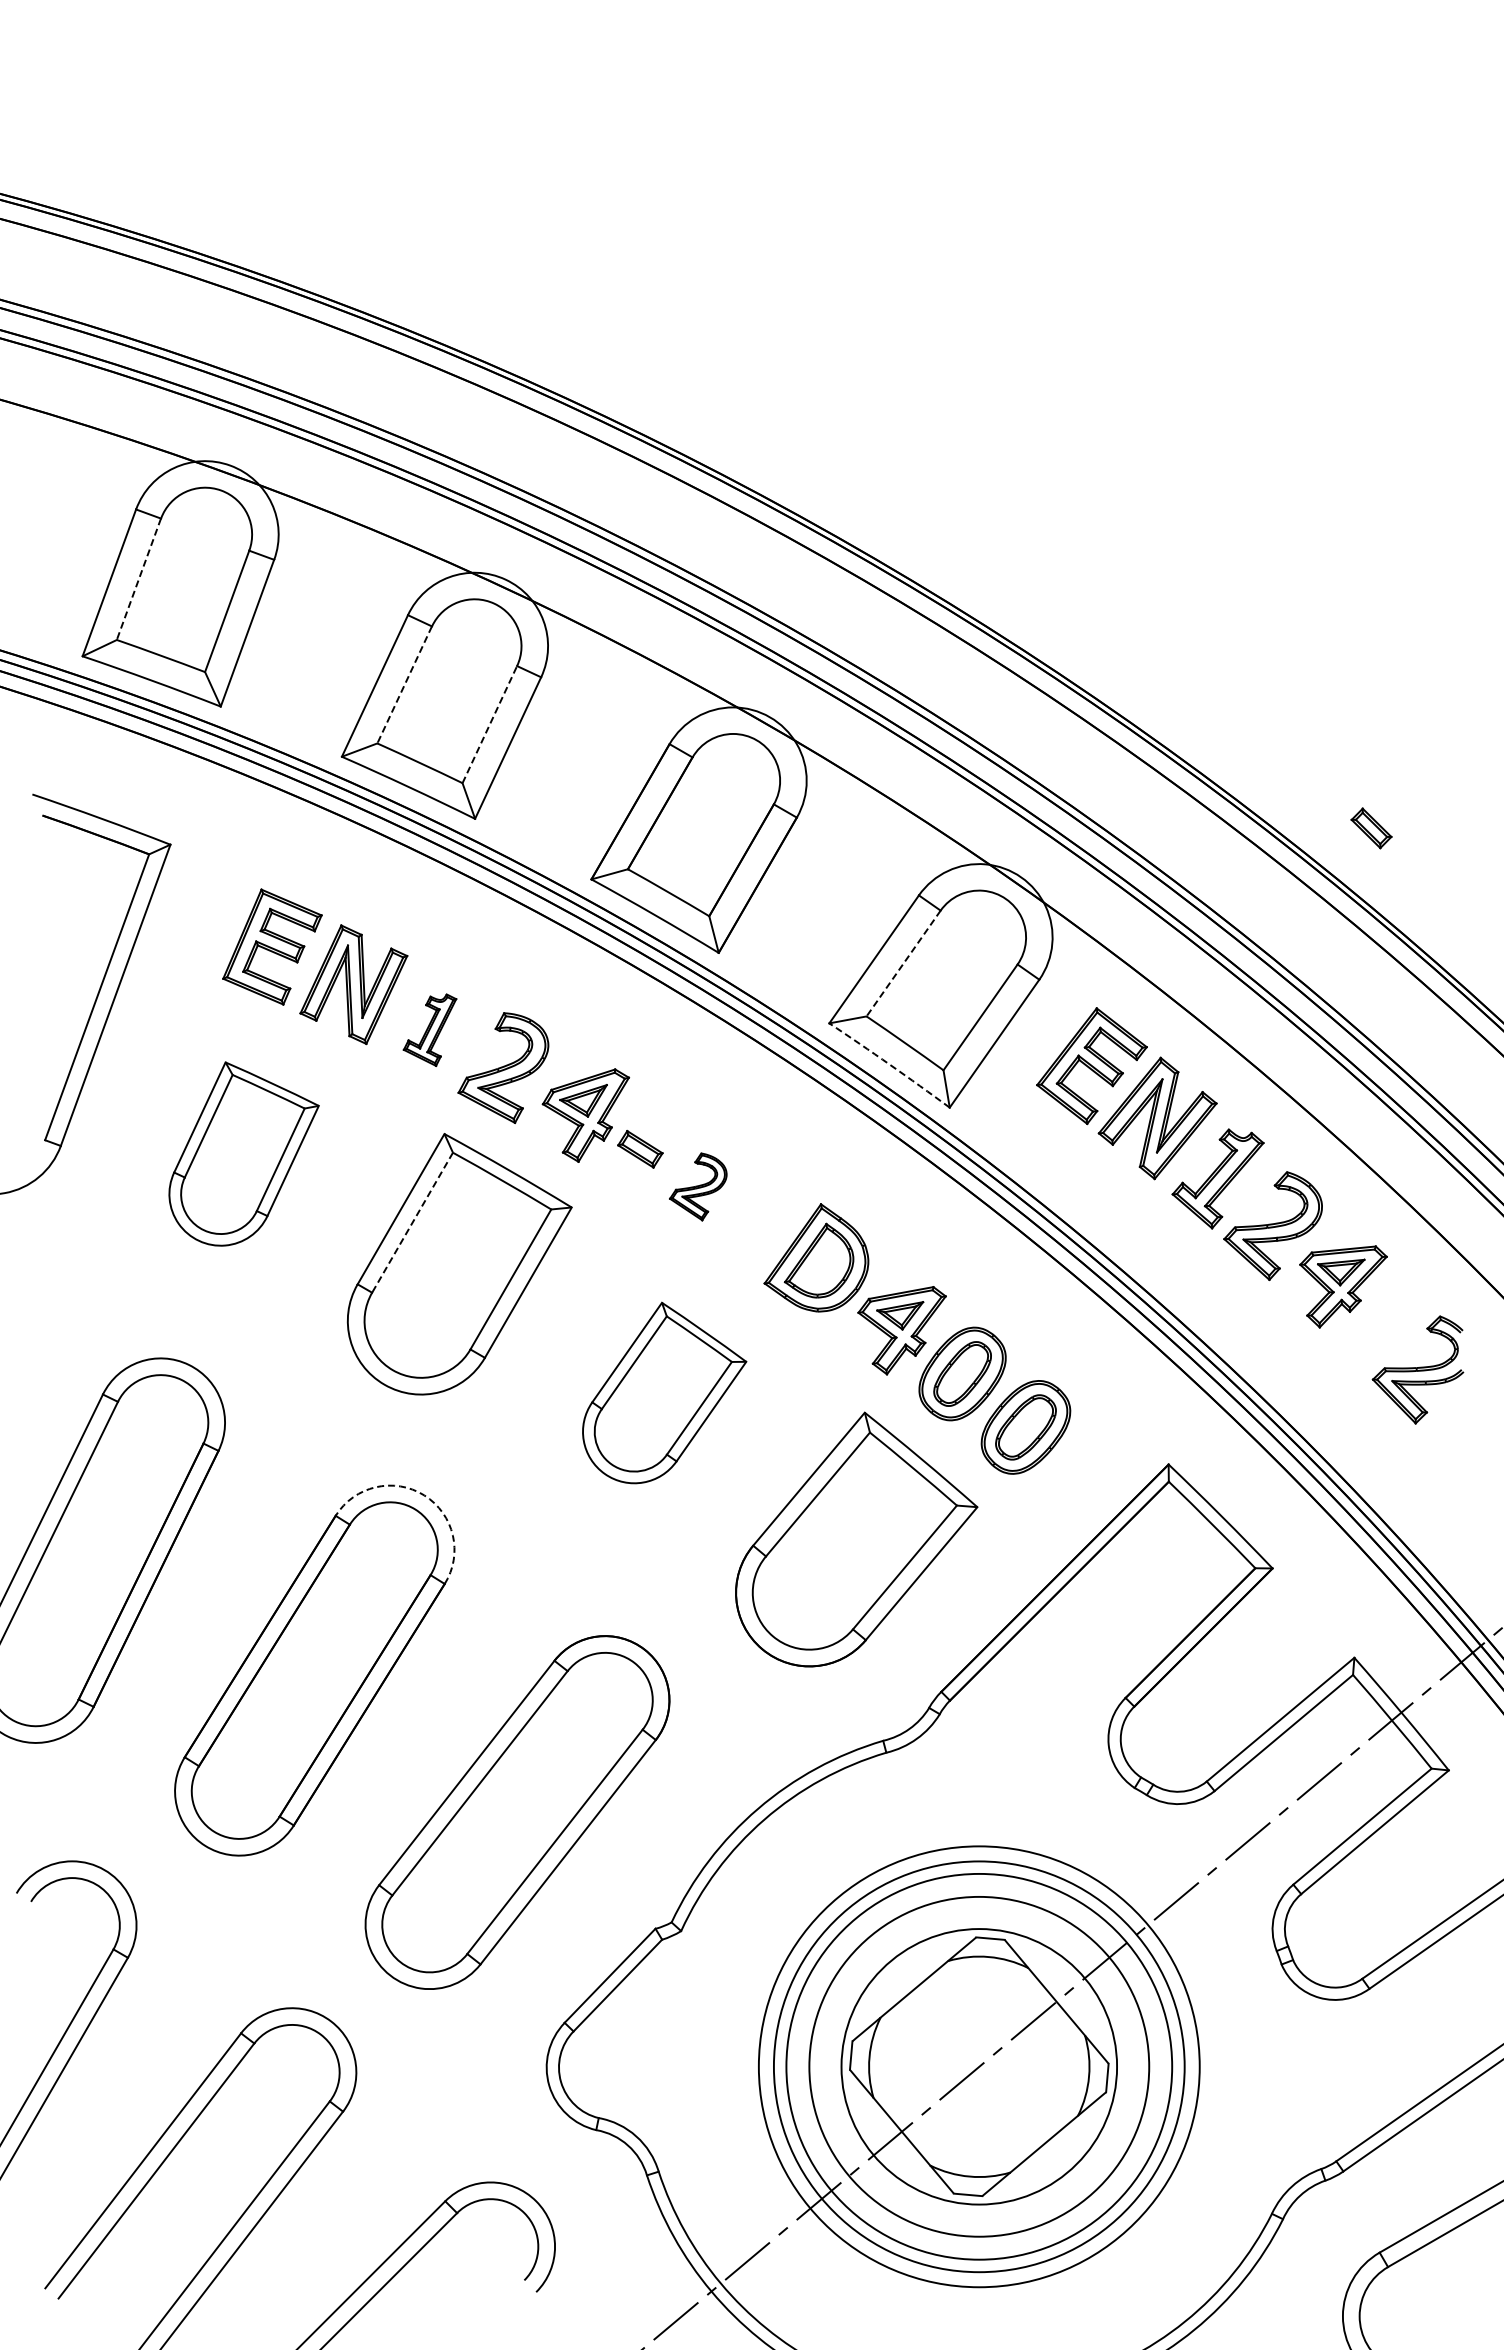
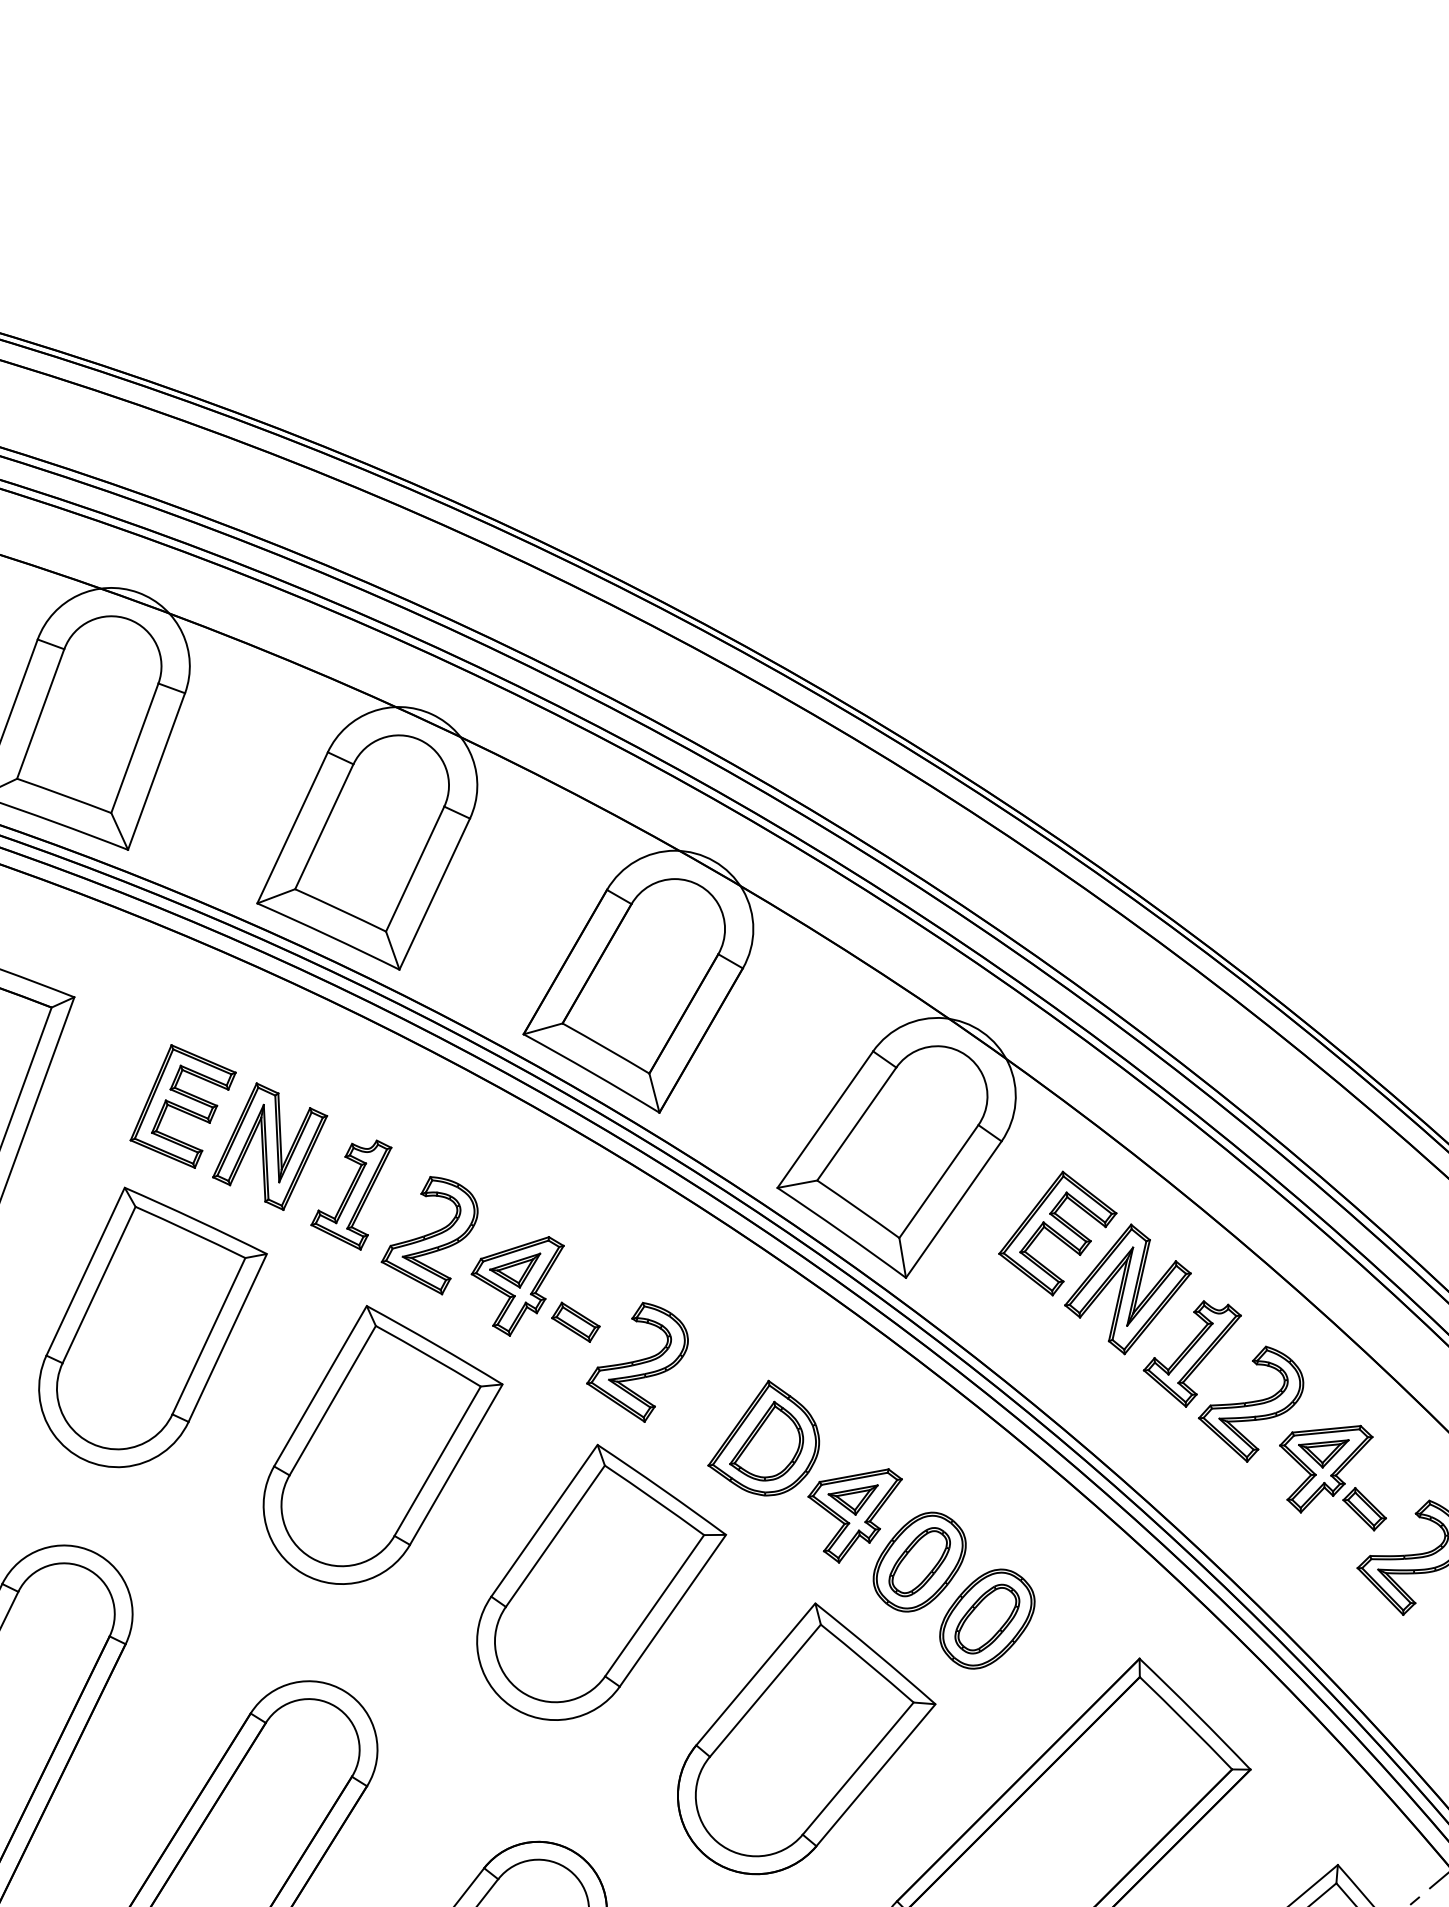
line: (138, 579) -> (40, 714), dashed -> solid
line: (404, 684) -> (324, 826), dashed -> solid
line: (489, 724) -> (414, 868), dashed -> solid
part: (1371, 828) -> (1364, 1509), moved
line: (903, 963) -> (856, 1124), dashed -> solid
part: (429, 1030) -> (350, 1195), size x1.43
arc: (890, 1064) -> (842, 1231), dashed -> solid
part: (243, 1153) -> (152, 1326), size x1.43
part: (698, 1186) -> (637, 1362), size x1.67
line: (412, 1222) -> (332, 1400), dashed -> solid
part: (664, 1392) -> (601, 1581), size x1.43
arc: (424, 1495) -> (345, 1691), dashed -> solid

